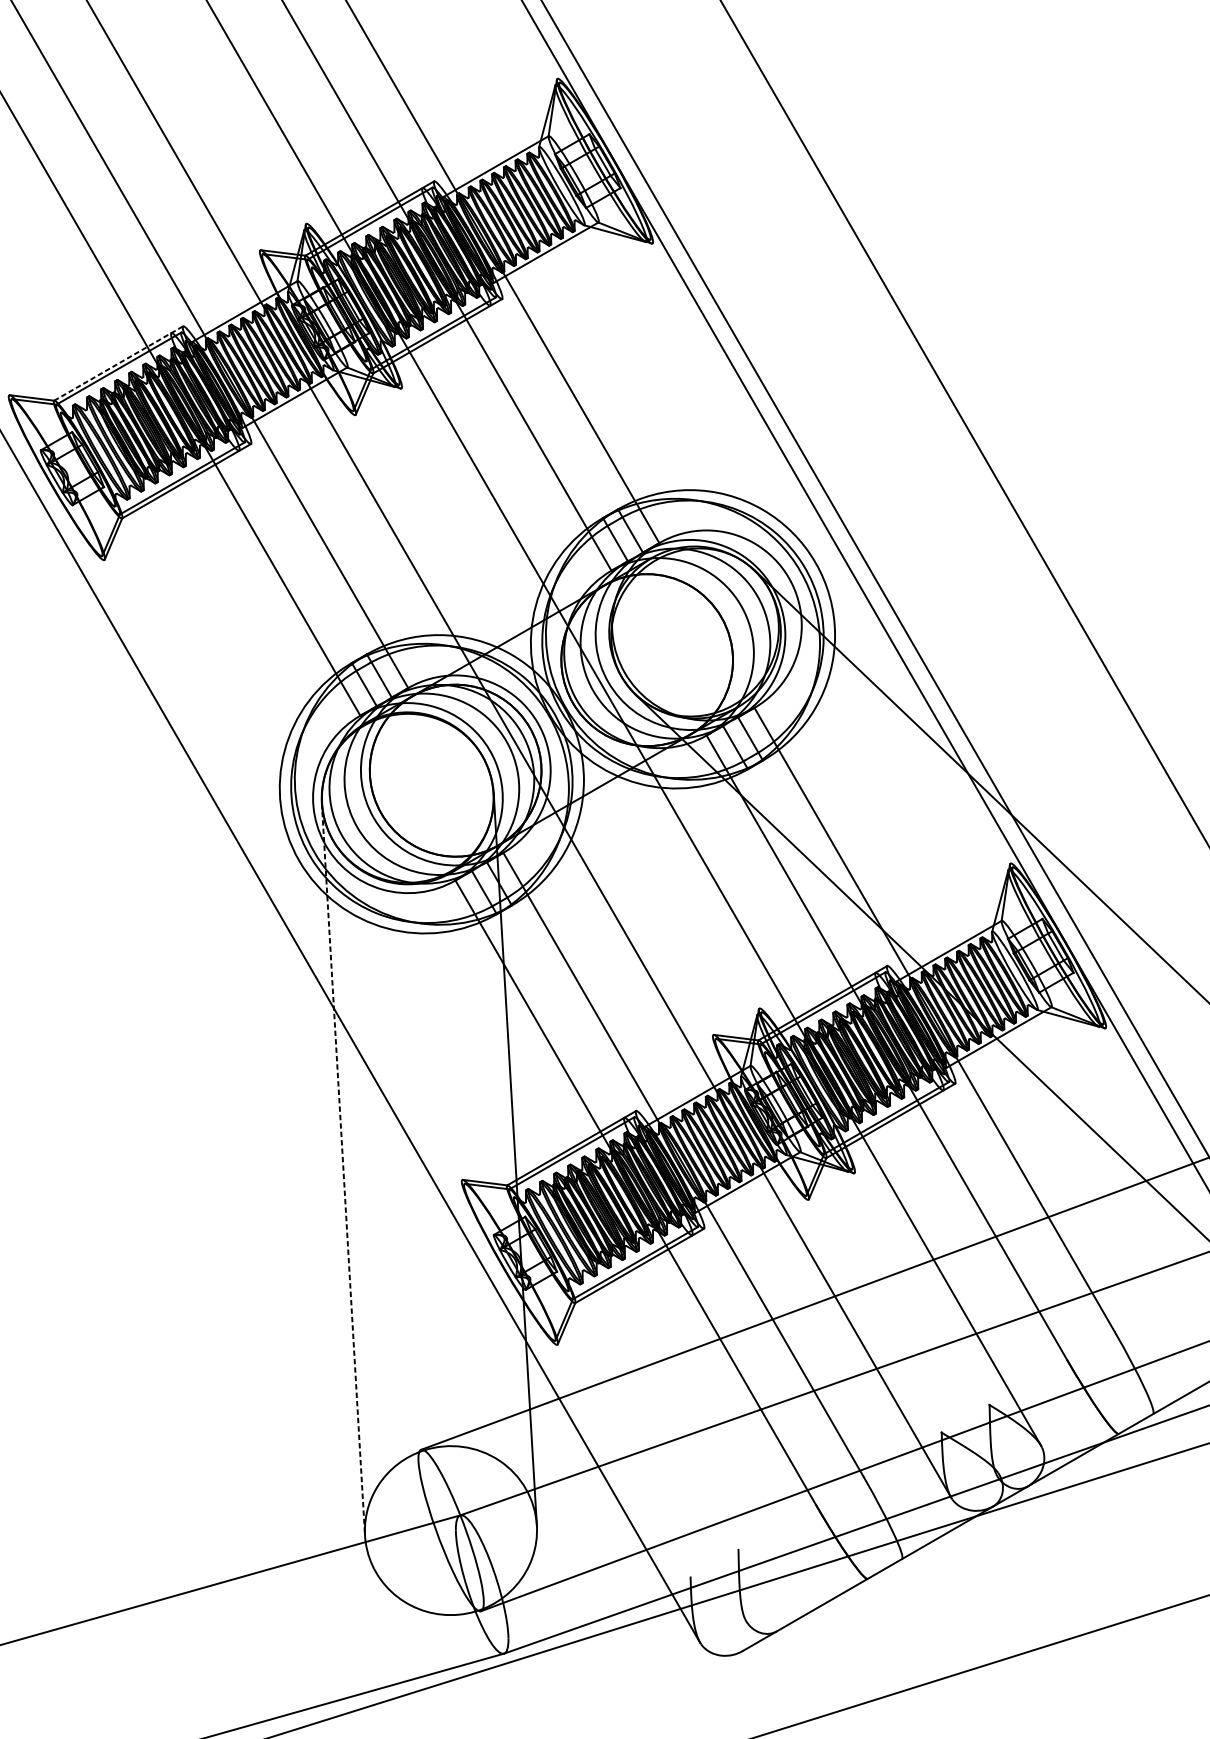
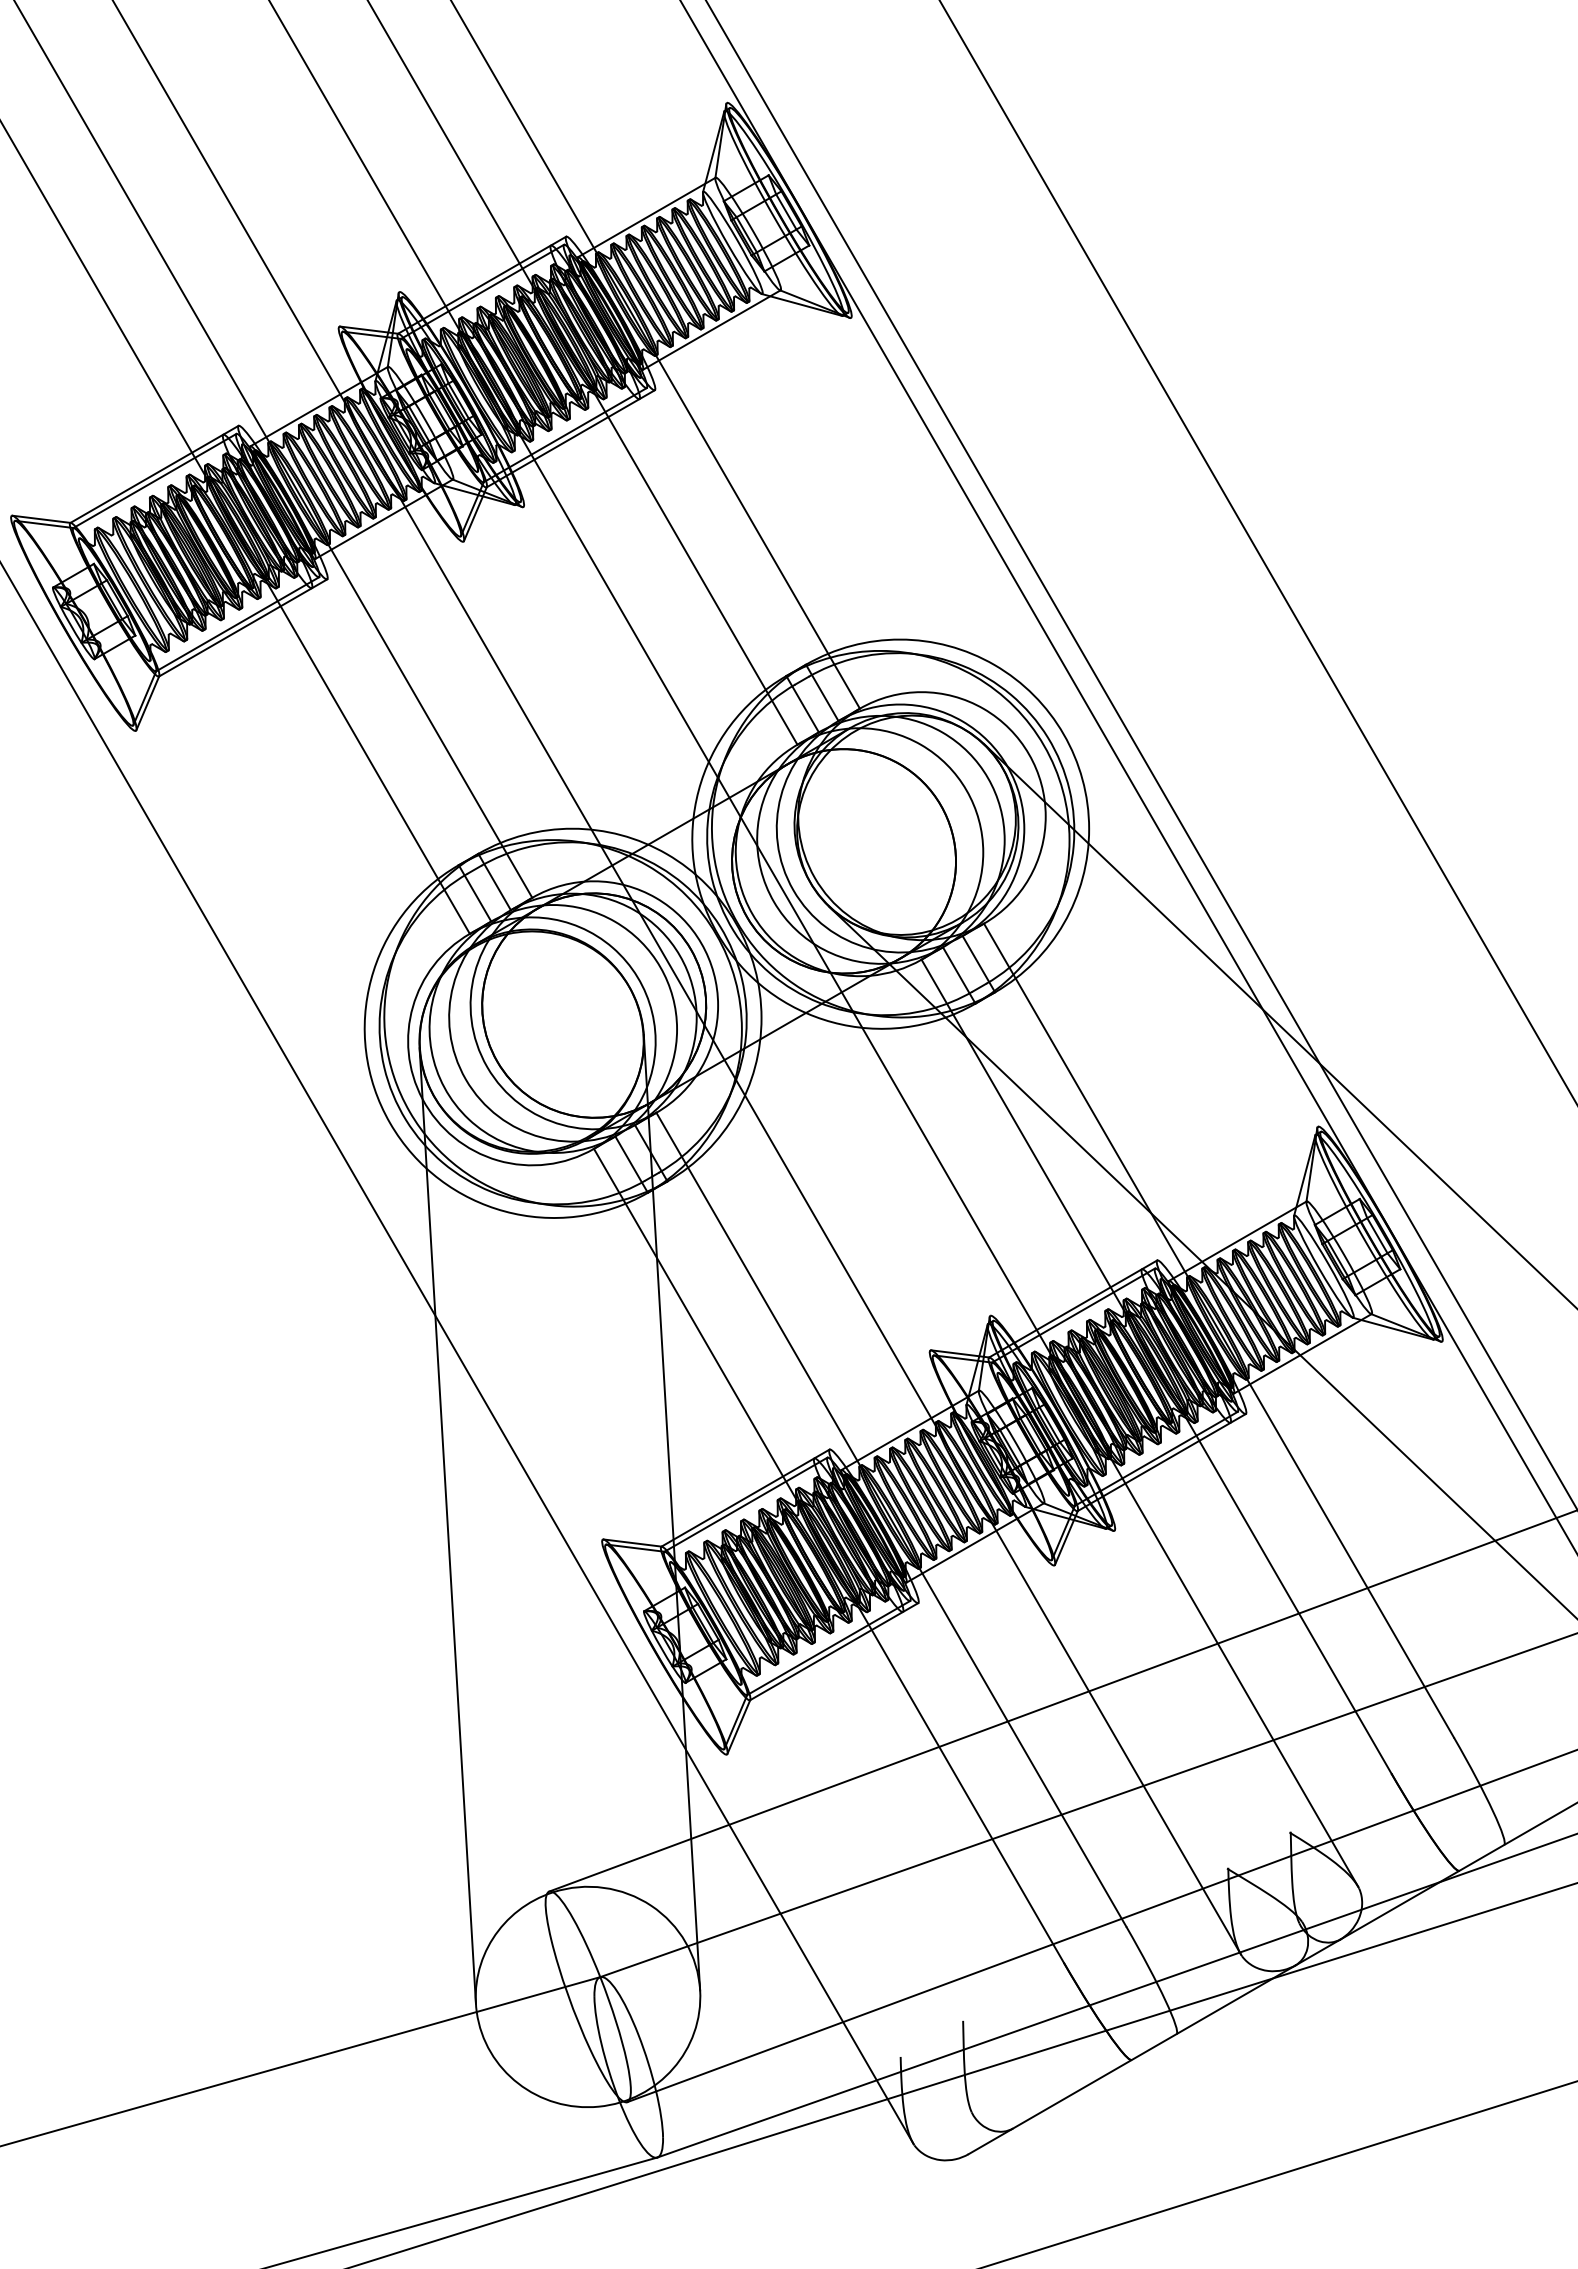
line: (118, 363) -> (154, 474), dashed -> solid
line: (343, 1169) -> (447, 1526), dashed -> solid

